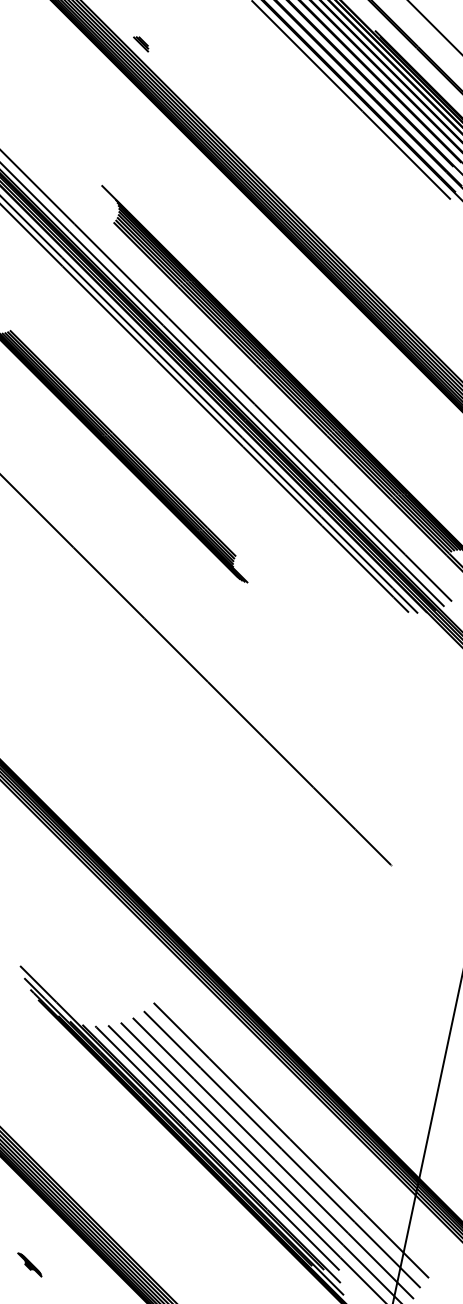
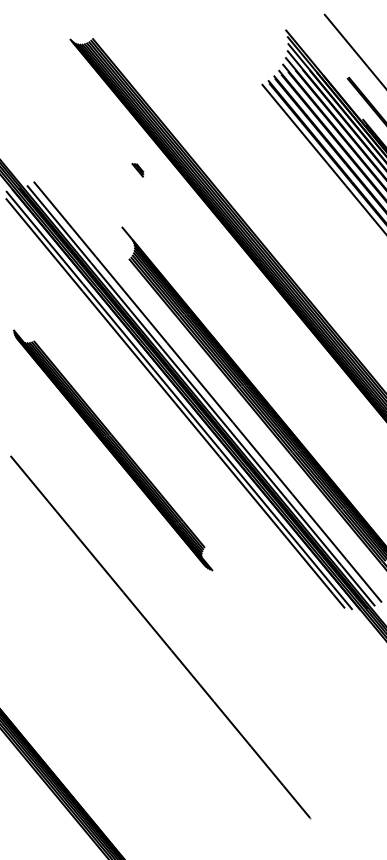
part: (141, 44) -> (138, 170), moved

